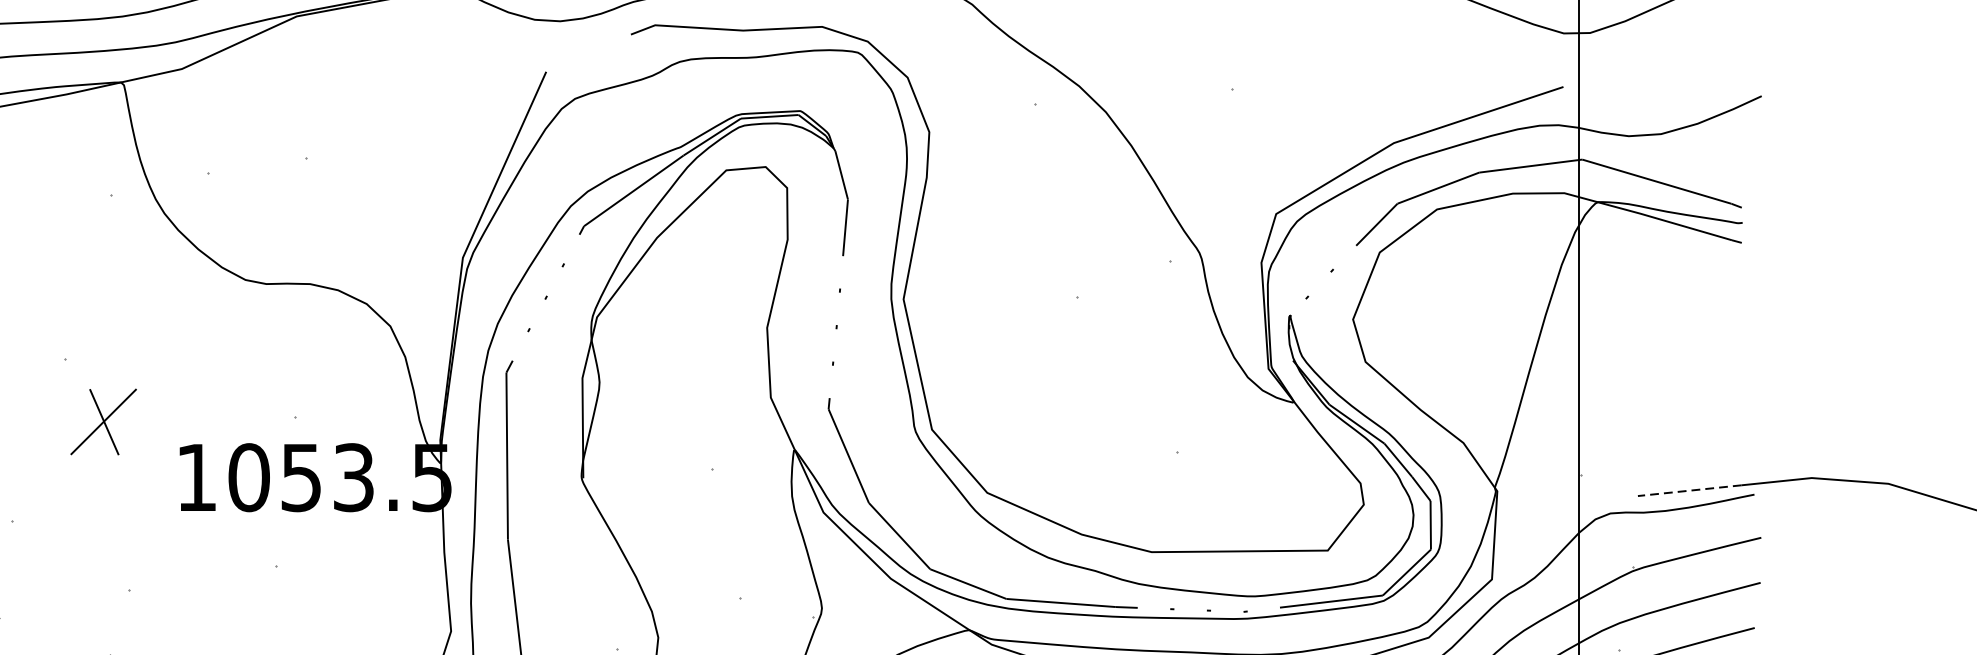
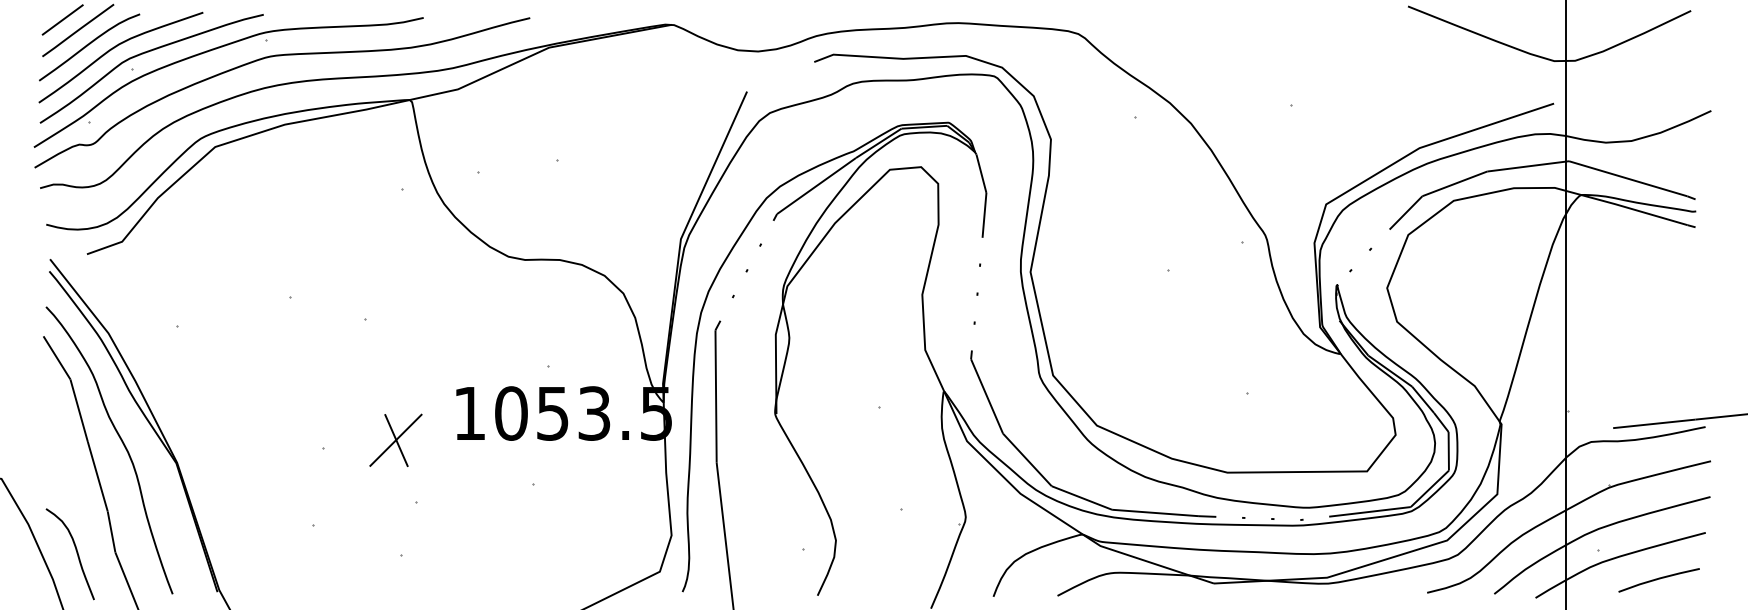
part: (103, 420) -> (395, 439), moved
line: (1688, 490) -> (1653, 423), dashed -> solid

